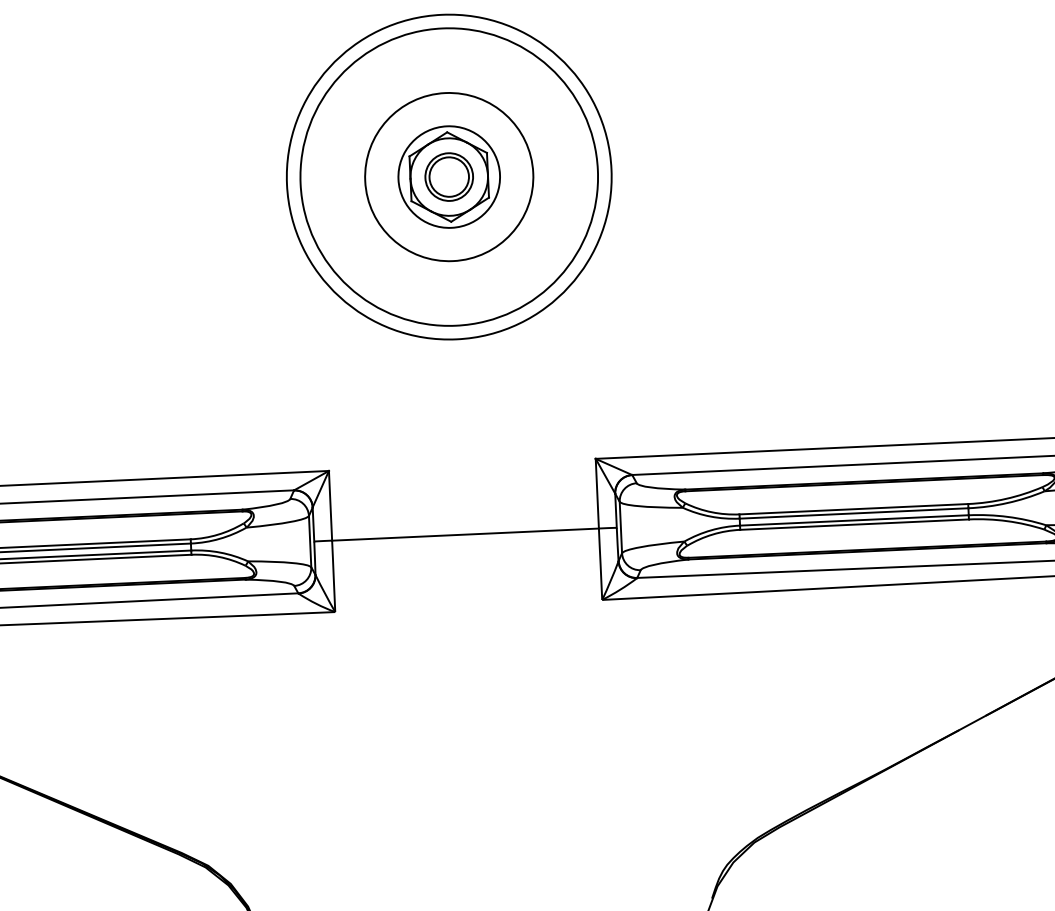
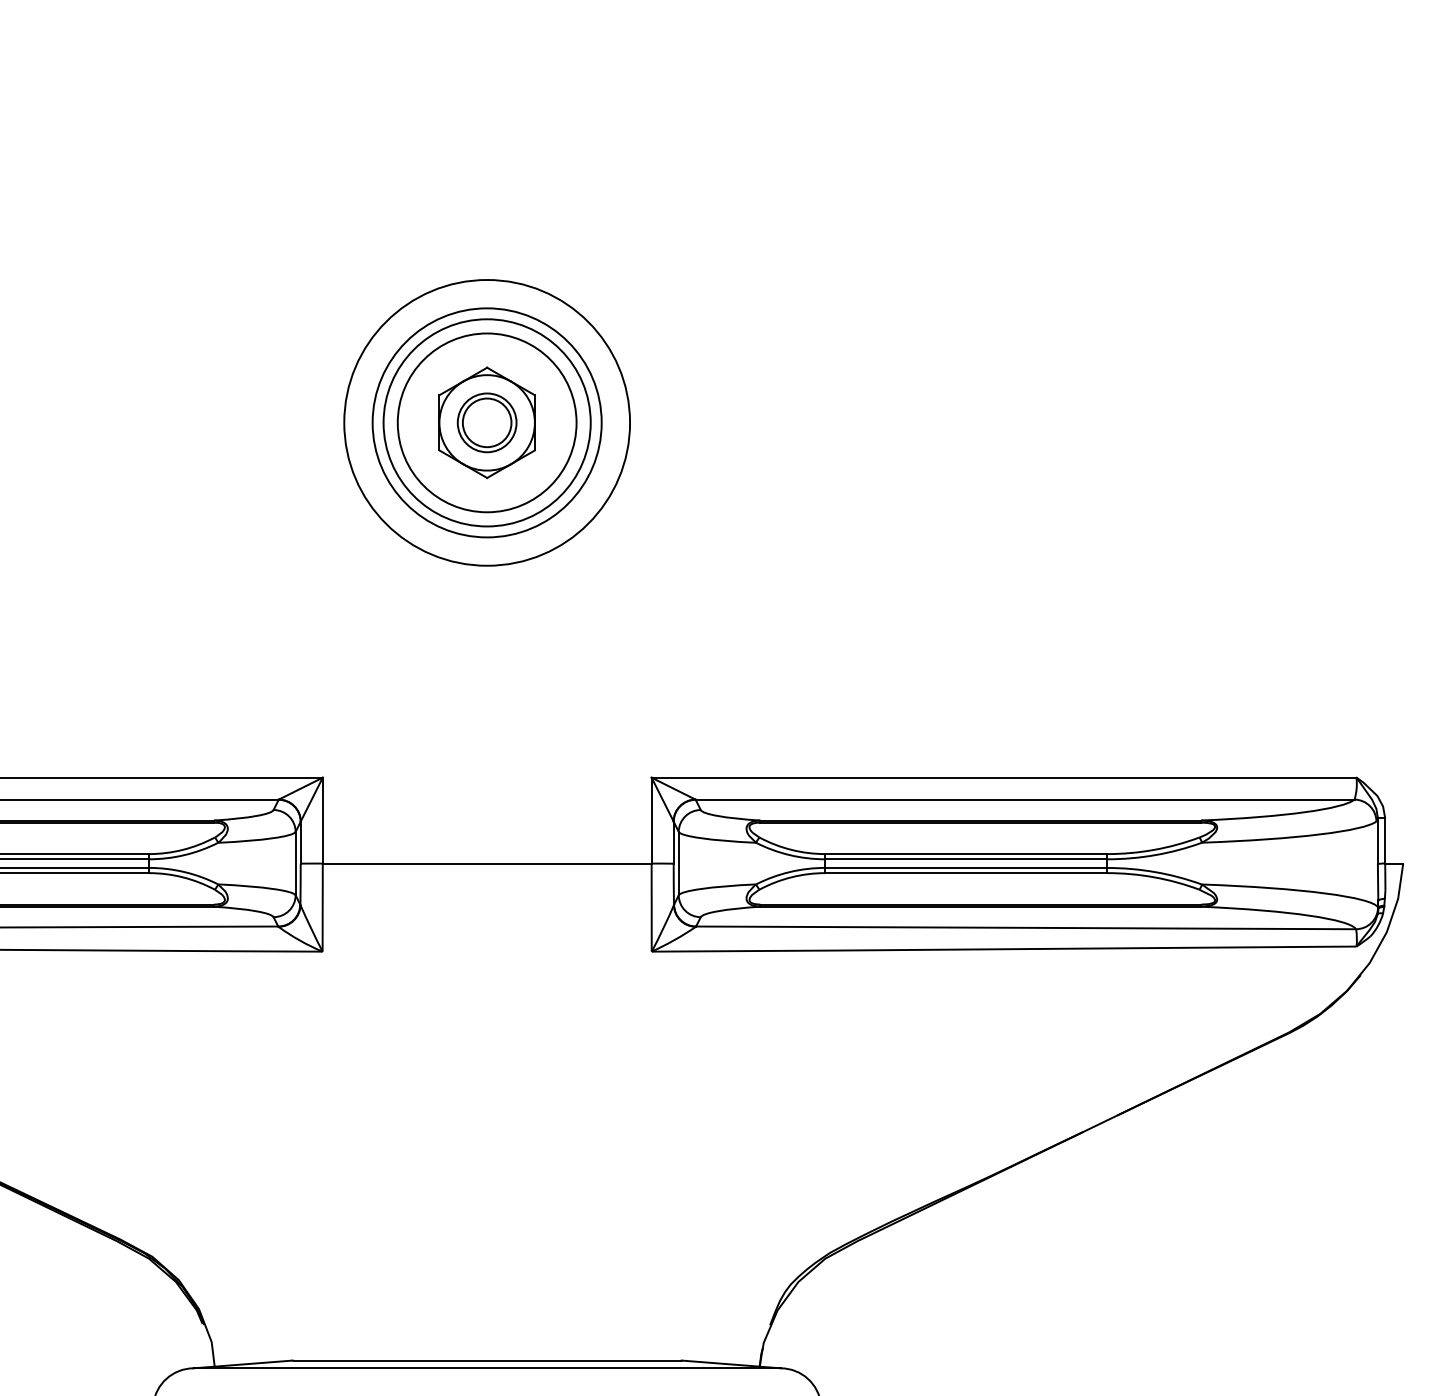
circle: (448, 176) -> (486, 422), size x0.62
circle: (448, 176) -> (486, 422), size x1.43
circle: (449, 176) -> (487, 422), size x0.71

